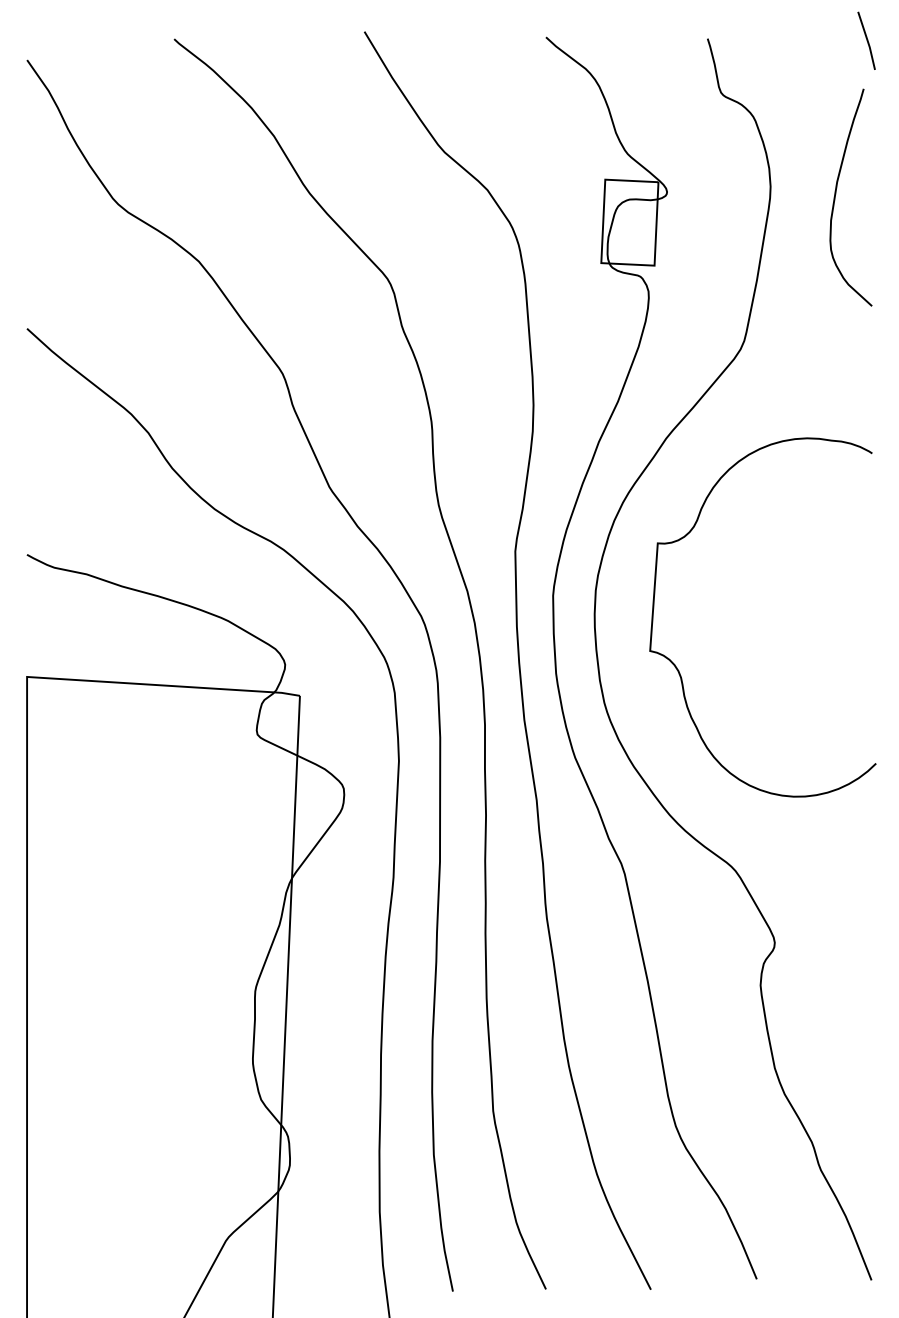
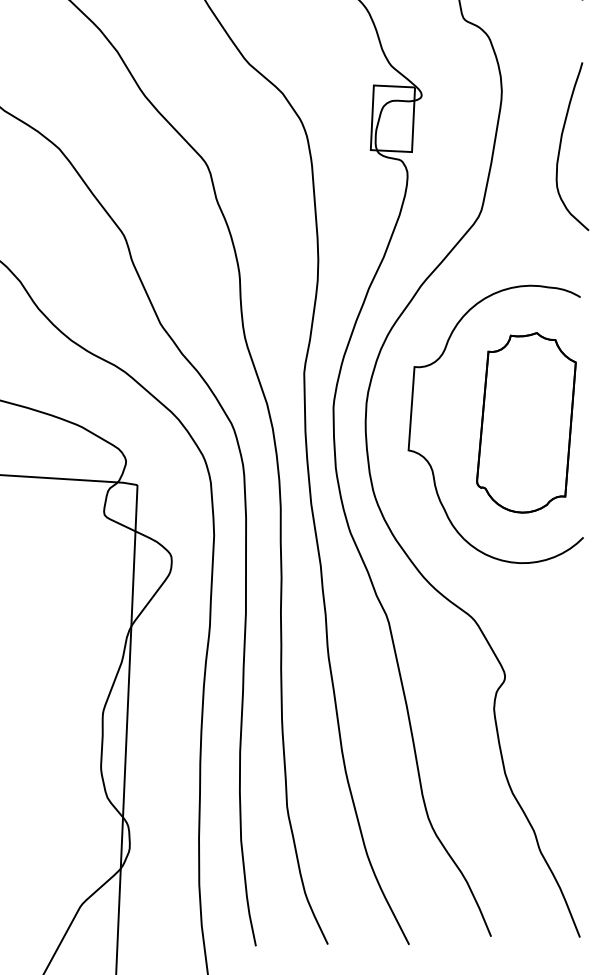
curve: (836, 194) -> (561, 144), moved
part: (802, 615) -> (526, 422), added

